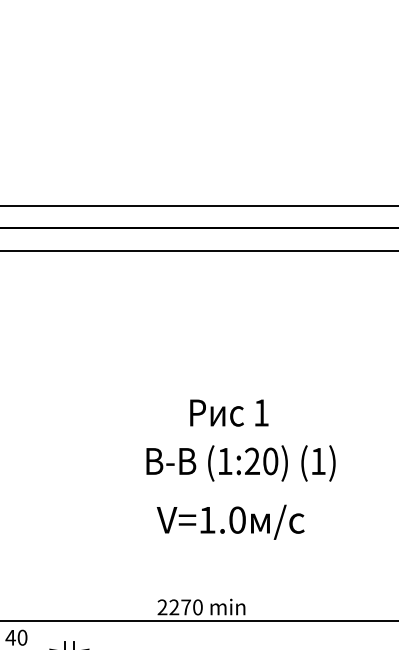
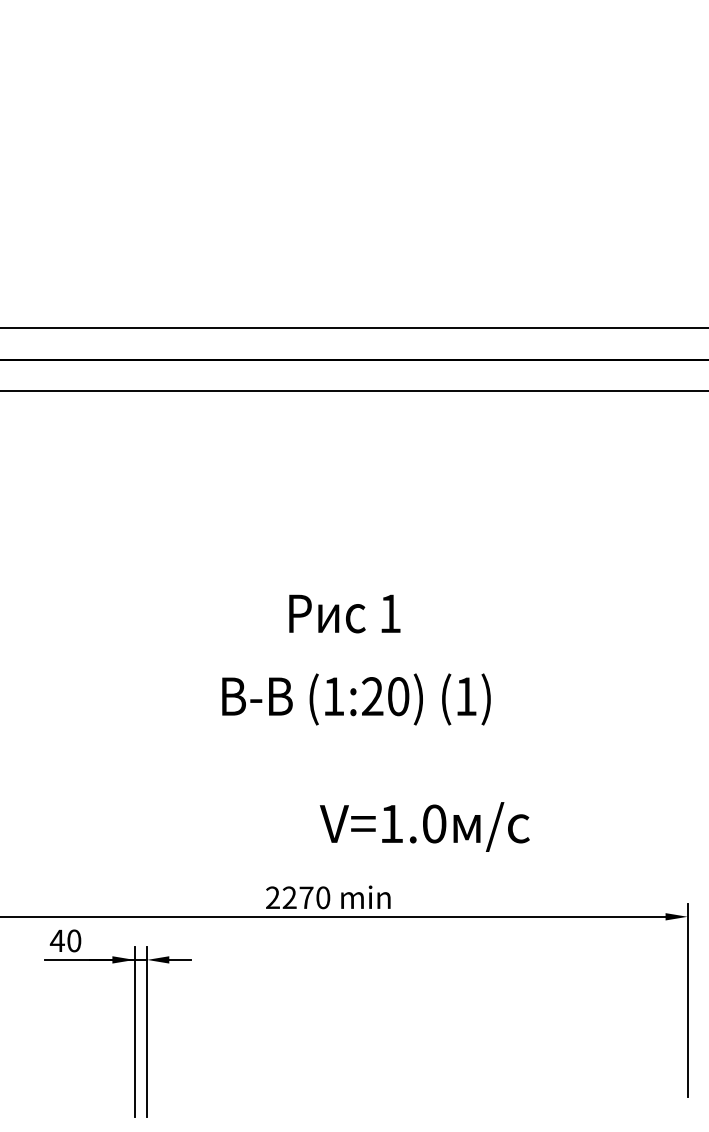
text: (229, 412) -> (344, 613), moved
text: (241, 463) -> (356, 699), moved
text: (230, 521) -> (424, 826), moved

